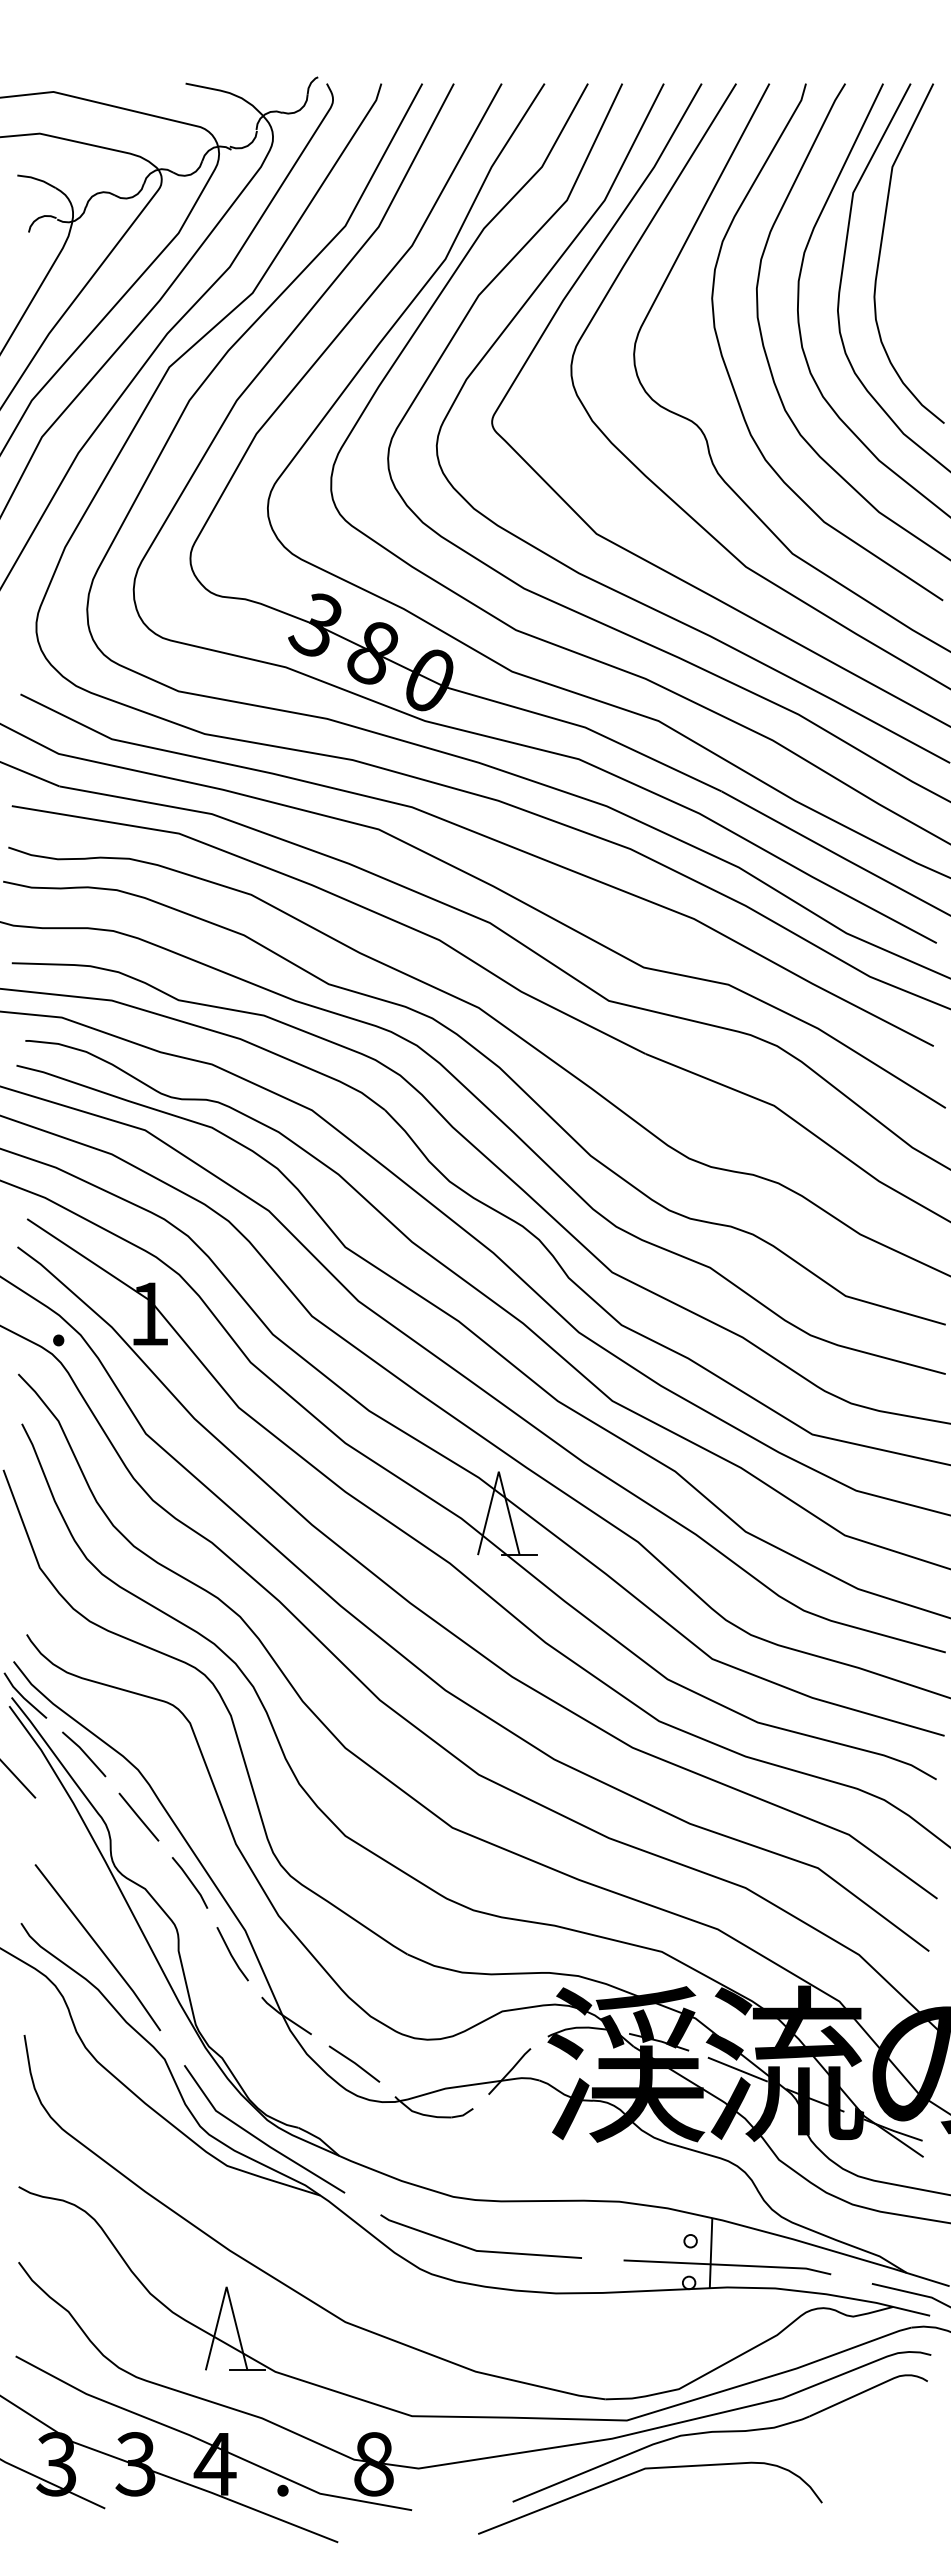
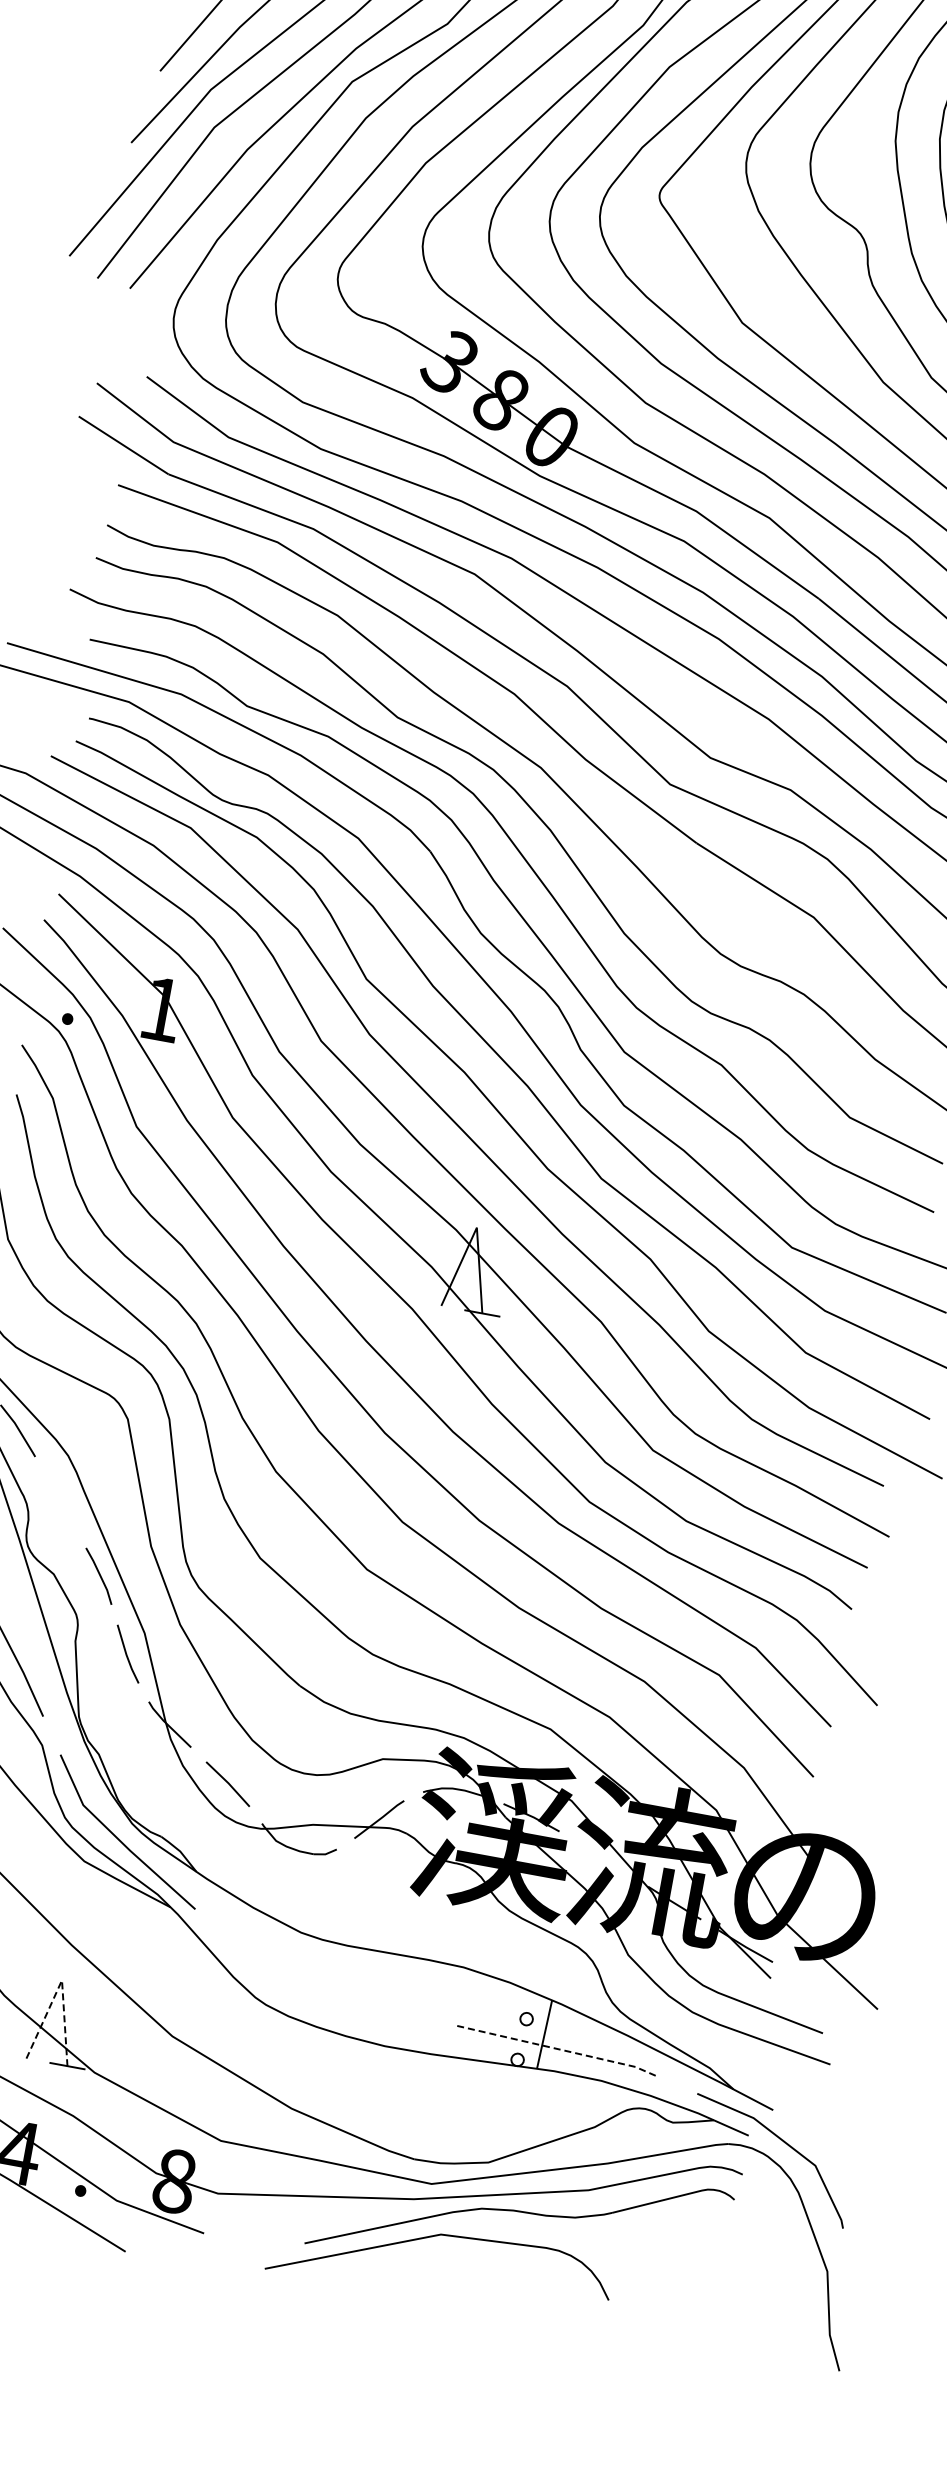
line: (138, 1816) -> (60, 1501), removed
line: (737, 2069) -> (603, 1858), removed
line: (476, 2249) -> (314, 1988), removed
line: (728, 2265) -> (559, 2049), solid -> dashed
line: (226, 2286) -> (61, 1979), solid -> dashed

